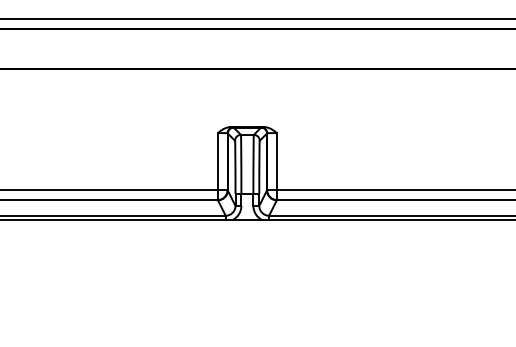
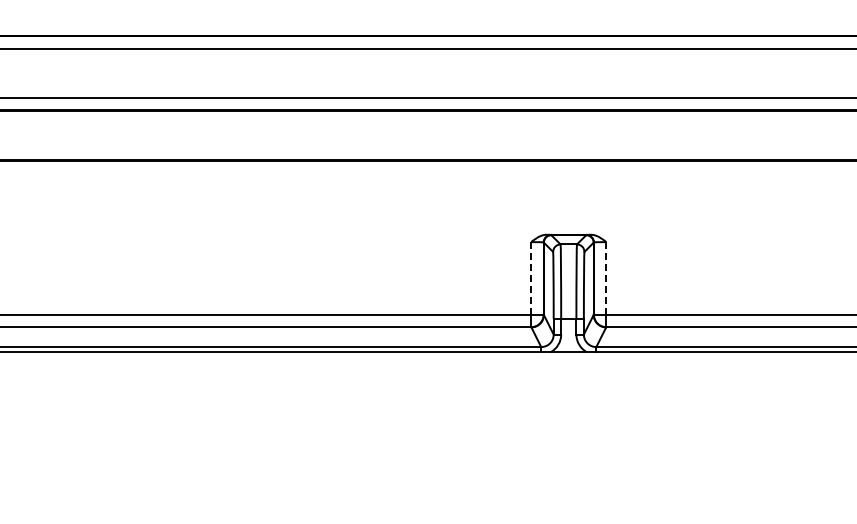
line: (277, 160) -> (606, 277), solid -> dashed
line: (218, 161) -> (531, 278), solid -> dashed

